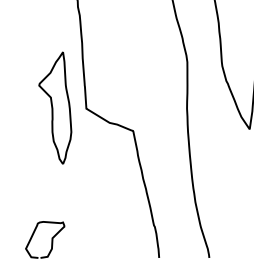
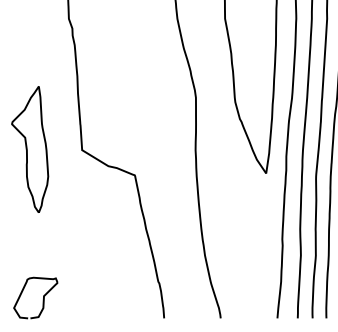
part: (55, 108) -> (30, 149), moved

